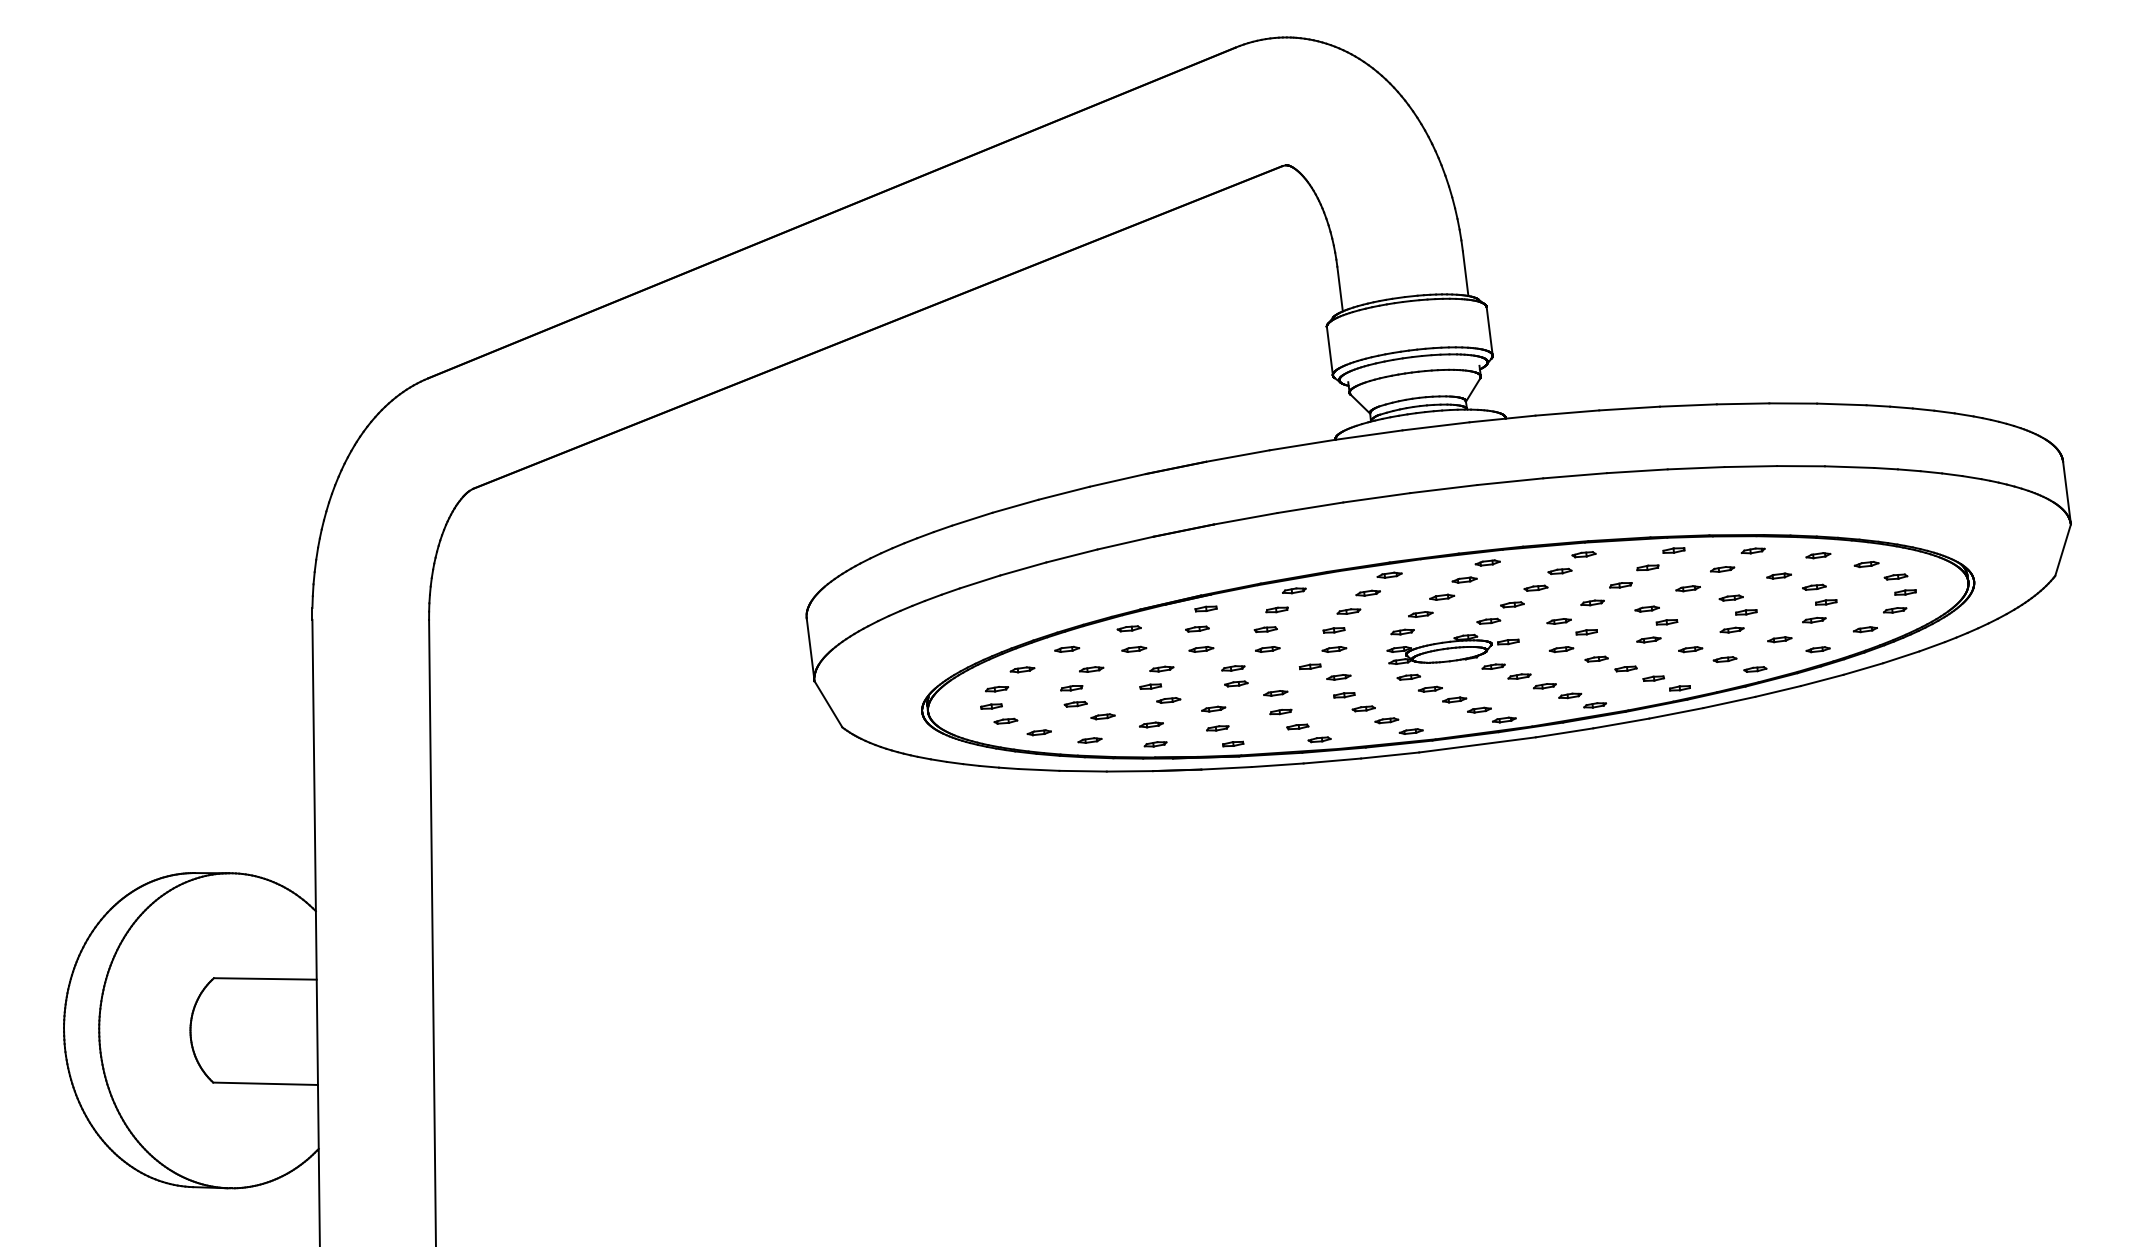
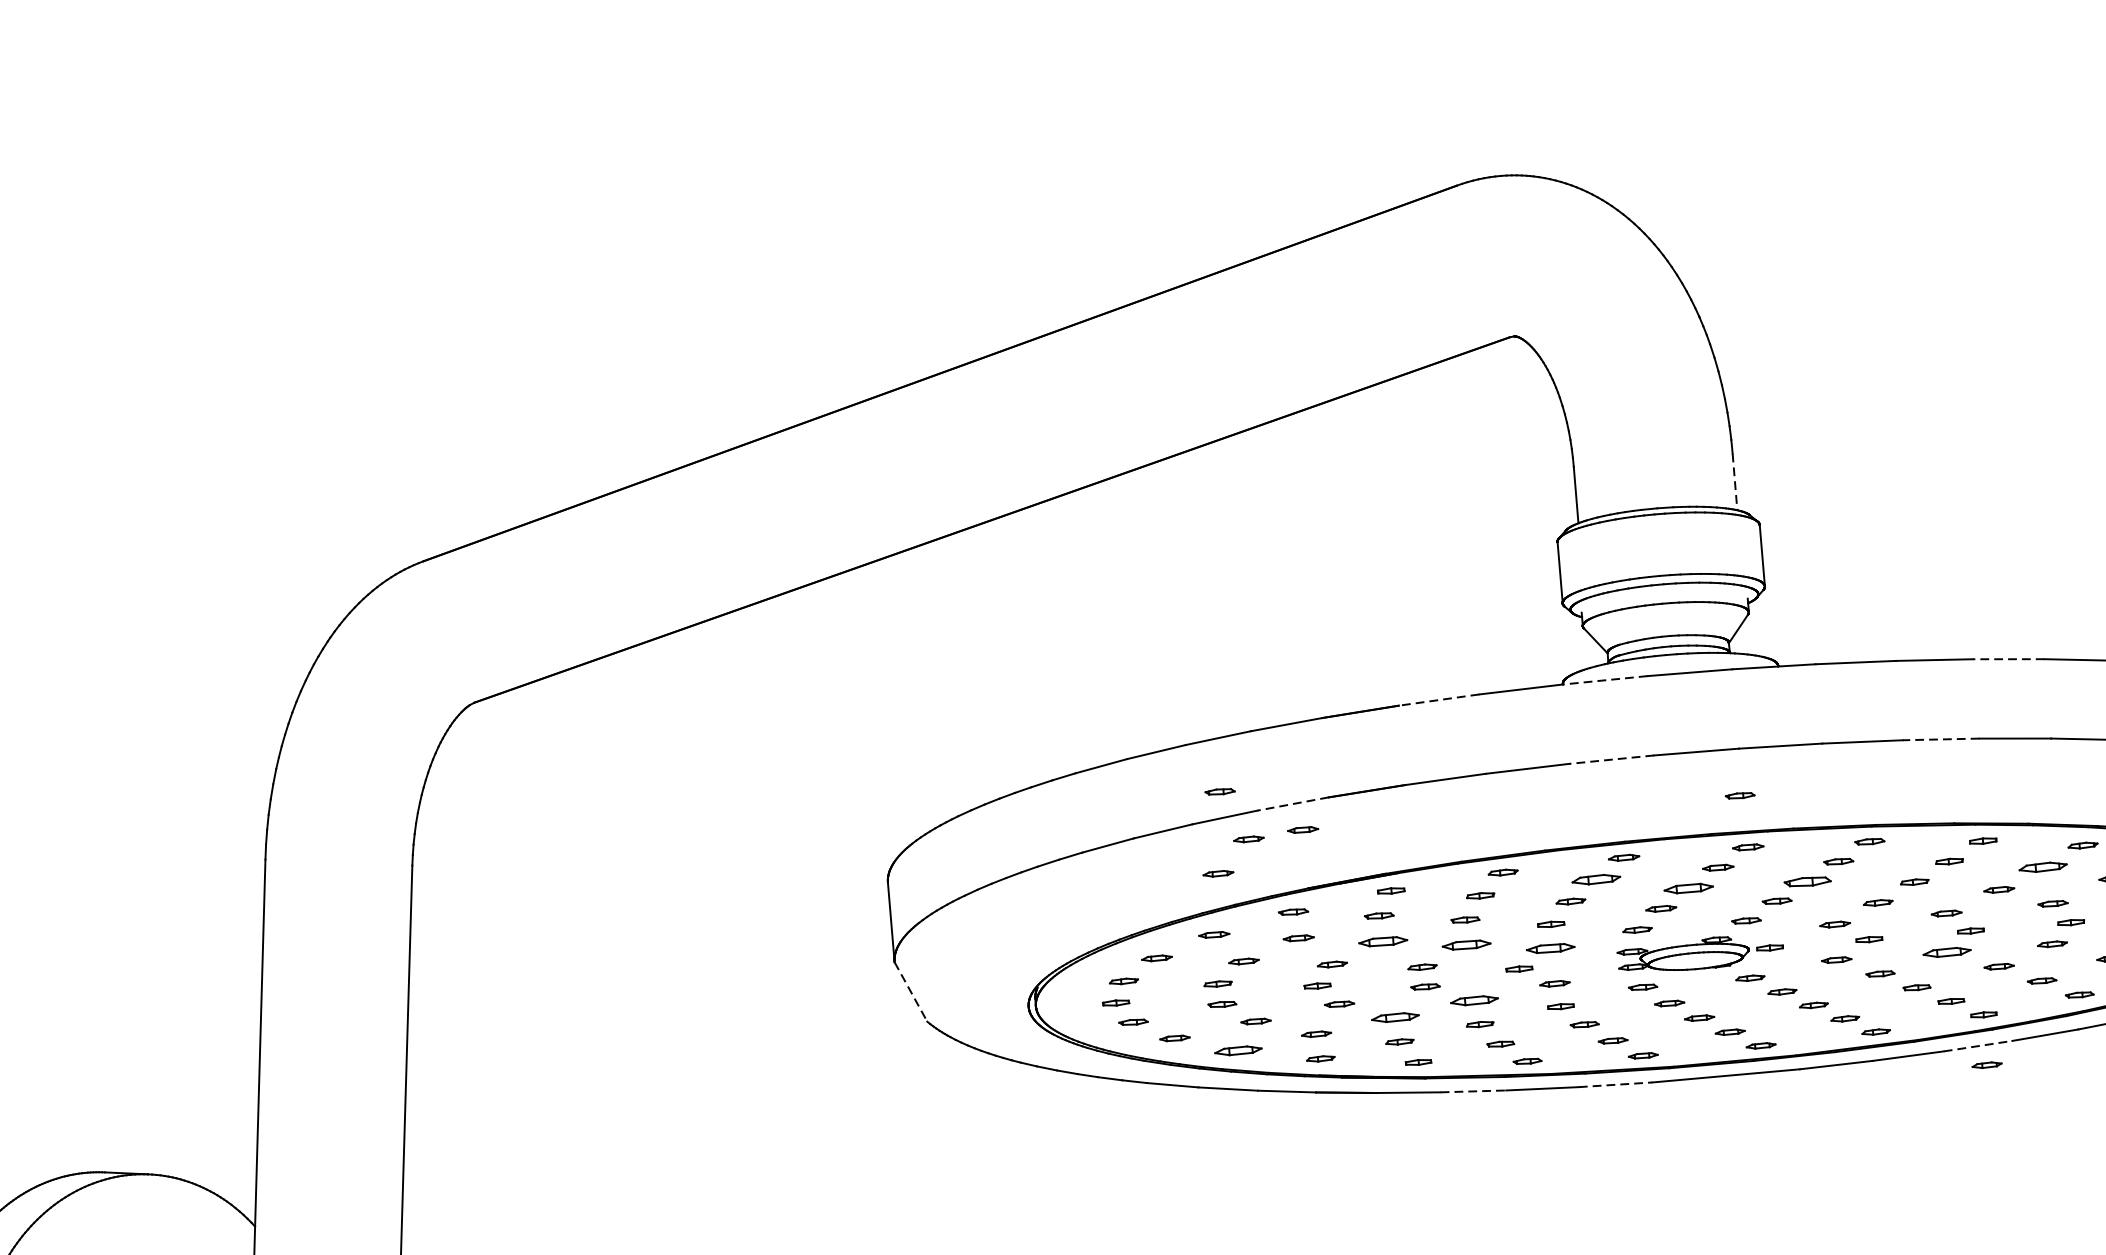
line: (1465, 273) -> (1734, 481), solid -> dashed
line: (1687, 405) -> (2007, 659), solid -> dashed
line: (1369, 435) -> (1605, 680), solid -> dashed
line: (1237, 456) -> (1438, 700), solid -> dashed
line: (1636, 471) -> (1940, 739), solid -> dashed
line: (1376, 497) -> (1611, 759), solid -> dashed
part: (1479, 521) -> (1739, 794), added
part: (1066, 535) -> (1219, 791), added
line: (1125, 543) -> (1293, 804), solid -> dashed
part: (1134, 562) -> (1303, 828), added
part: (1722, 569) -> (2043, 867), size x1.6
part: (1091, 572) -> (1248, 839), added
part: (1535, 587) -> (1807, 880), size x1.6
part: (1367, 592) -> (1595, 878), size x1.6
part: (1442, 596) -> (1689, 887), size x1.6
part: (1068, 600) -> (1218, 873), added
part: (1648, 639) -> (1946, 951), size x1.6
part: (1201, 649) -> (1383, 941), size x1.6
part: (1267, 649) -> (1466, 945), size x1.6
part: (1334, 649) -> (1550, 948), size x1.6
part: (1275, 693) -> (1474, 1000), size x1.6
line: (828, 704) -> (910, 992), solid -> dashed
part: (1213, 708) -> (1395, 1016), size x1.6
line: (1676, 713) -> (1978, 1046), solid -> dashed
part: (1683, 727) -> (1986, 1064), added
part: (1089, 740) -> (1237, 1050), size x1.6
line: (1390, 755) -> (1615, 1084), solid -> dashed
line: (1278, 765) -> (1474, 1091), solid -> dashed

